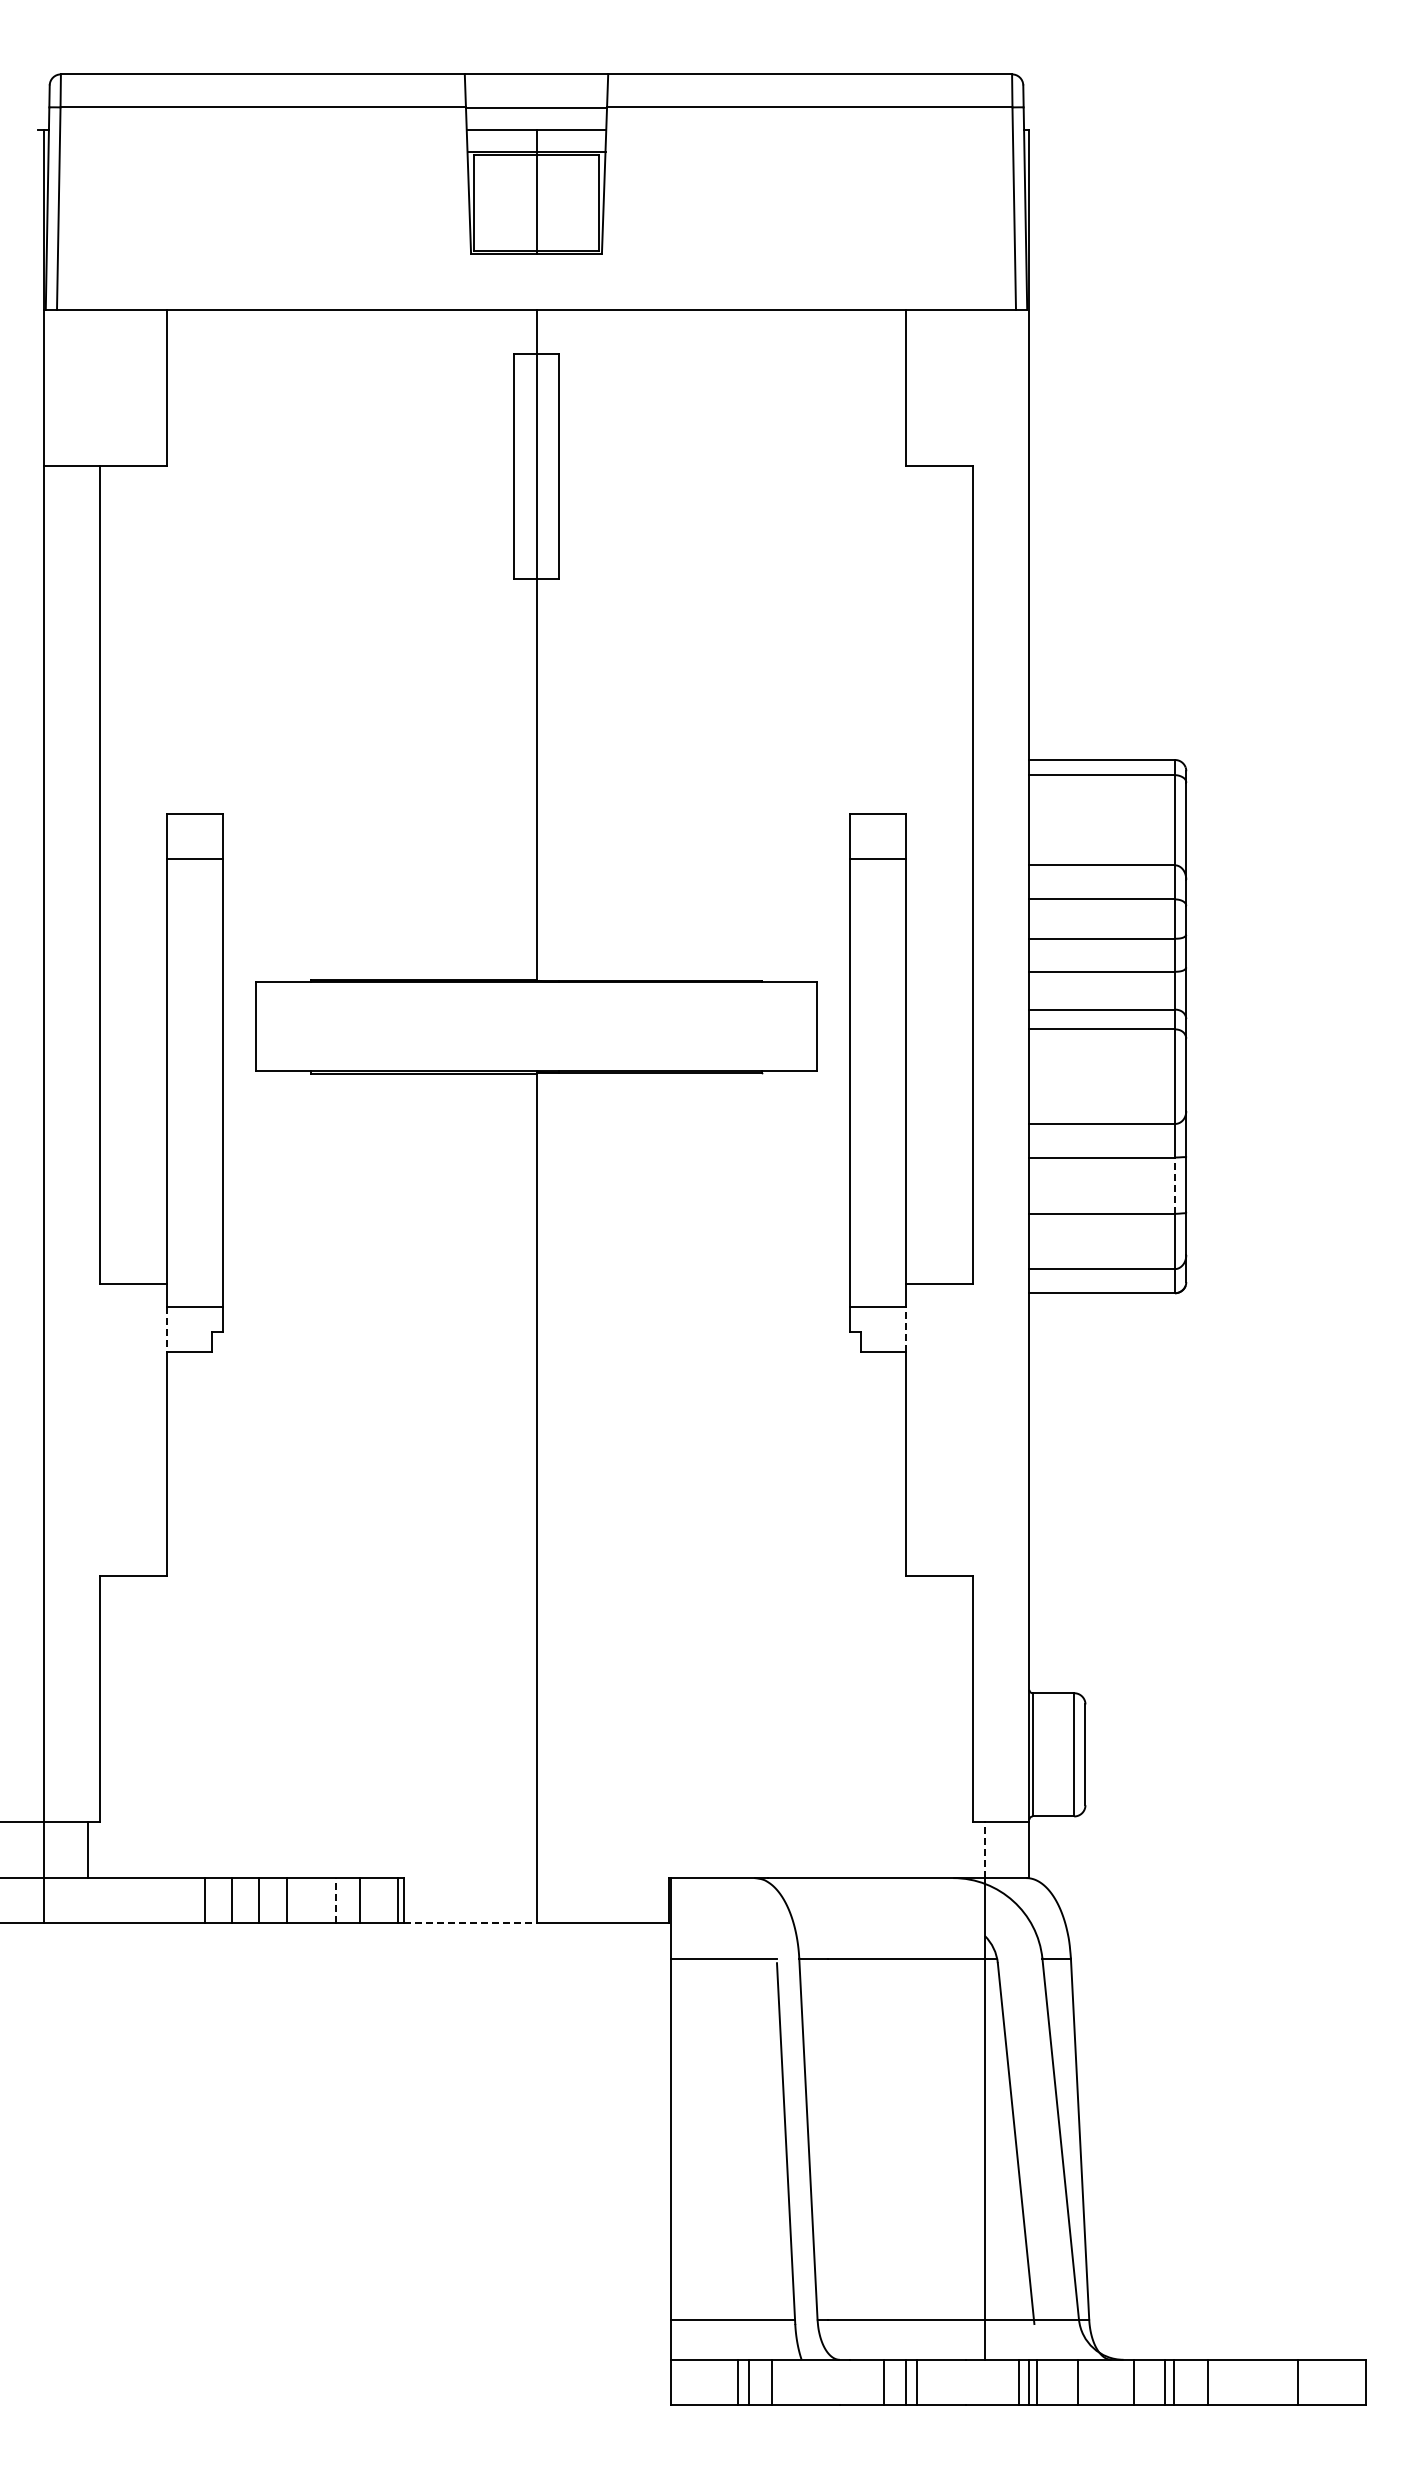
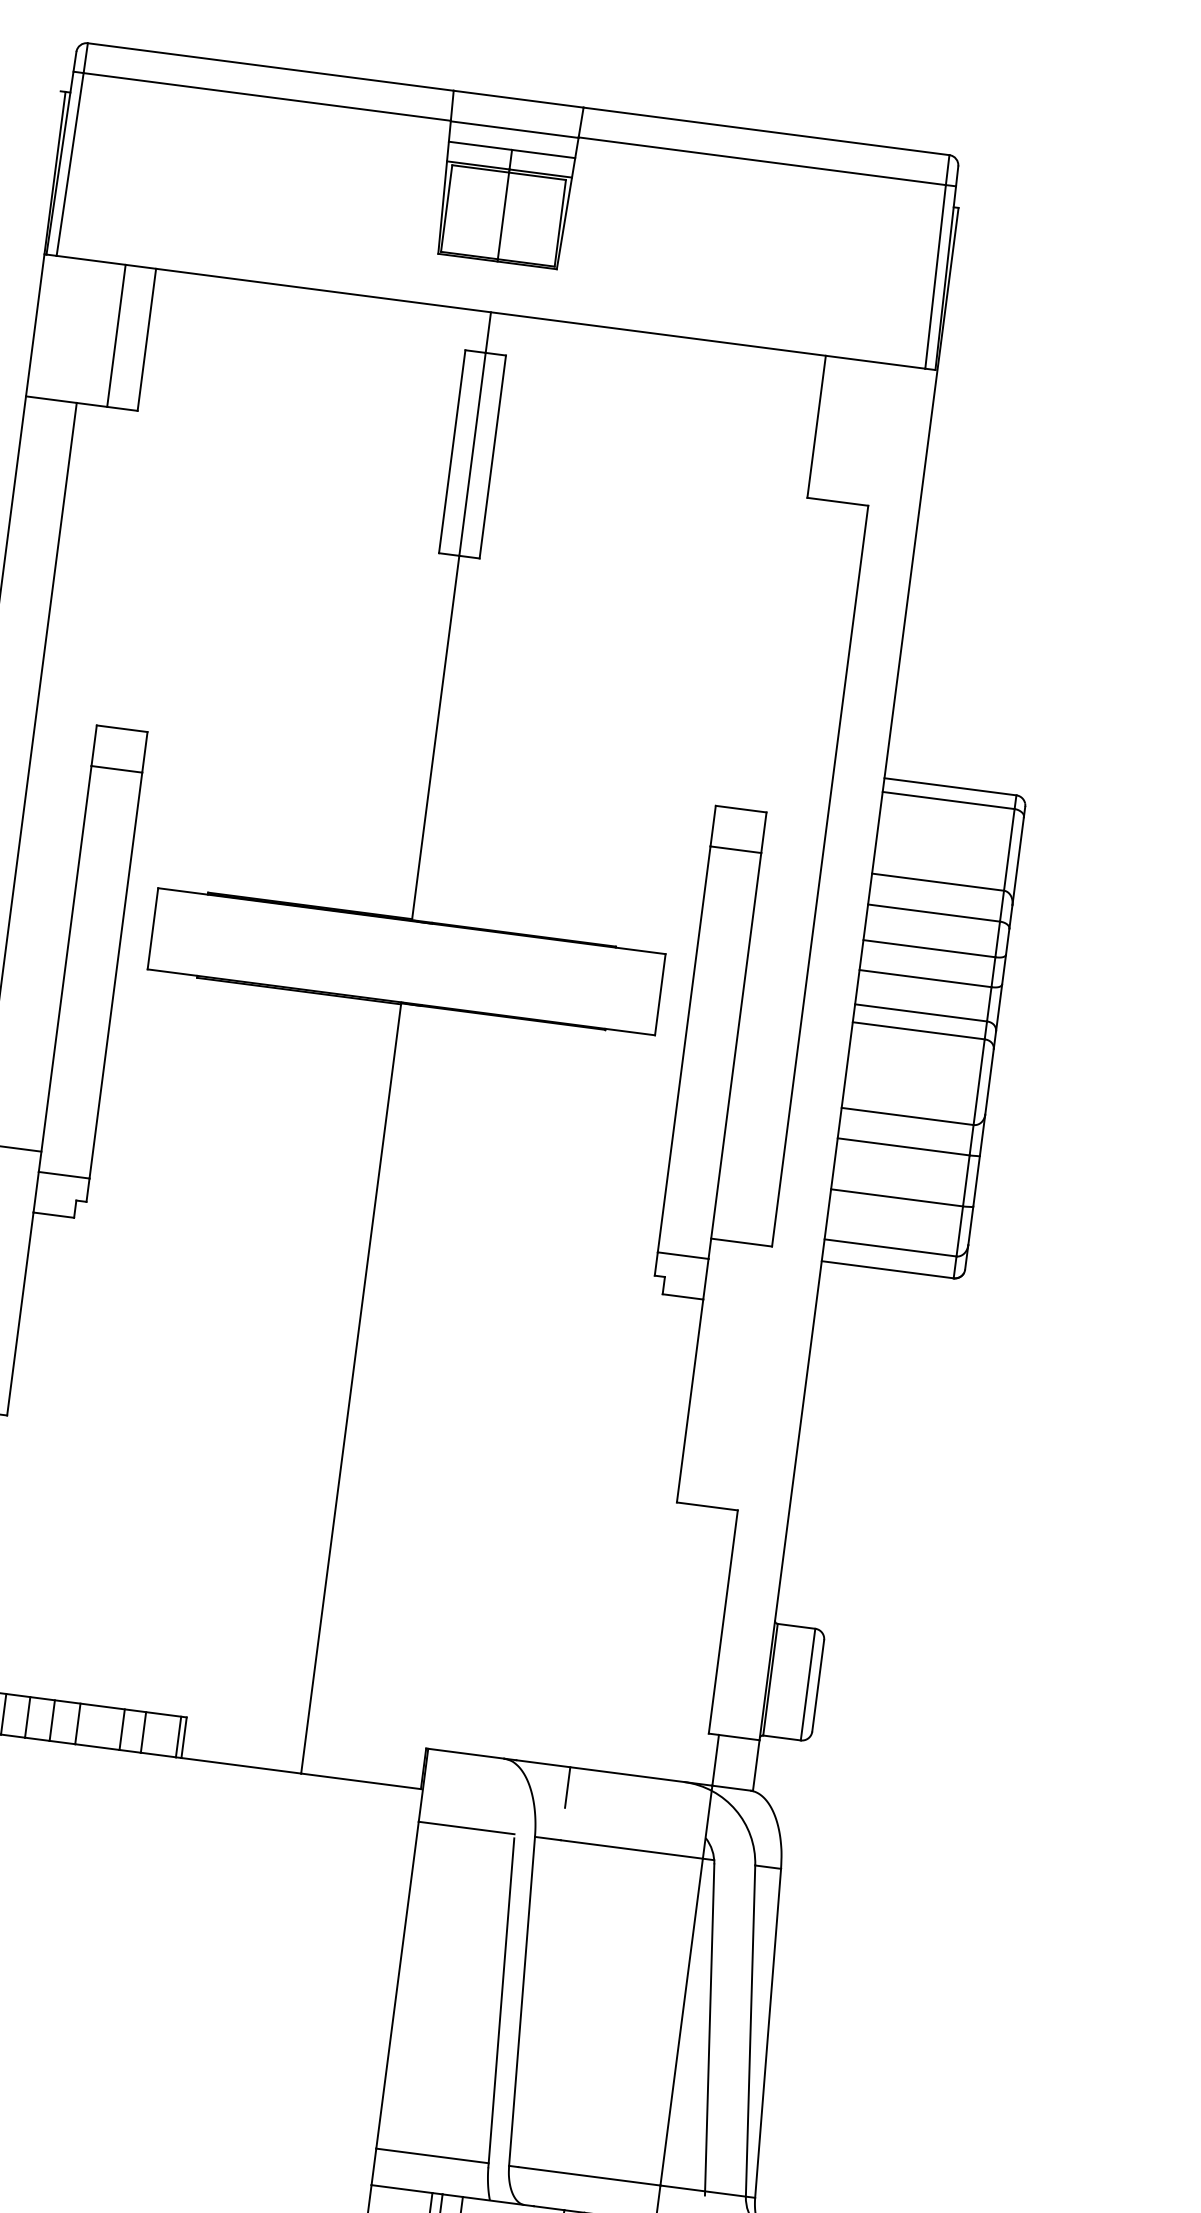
line: (133, 387) -> (116, 335), added
line: (1175, 1185) -> (966, 1180), dashed -> solid
line: (906, 1328) -> (706, 1278), dashed -> solid
line: (166, 1329) -> (35, 1192), dashed -> solid
line: (984, 1849) -> (715, 1759), dashed -> solid
line: (335, 1899) -> (121, 1728), dashed -> solid
line: (827, 1900) -> (567, 1787), added
line: (470, 1922) -> (241, 1765), dashed -> solid

